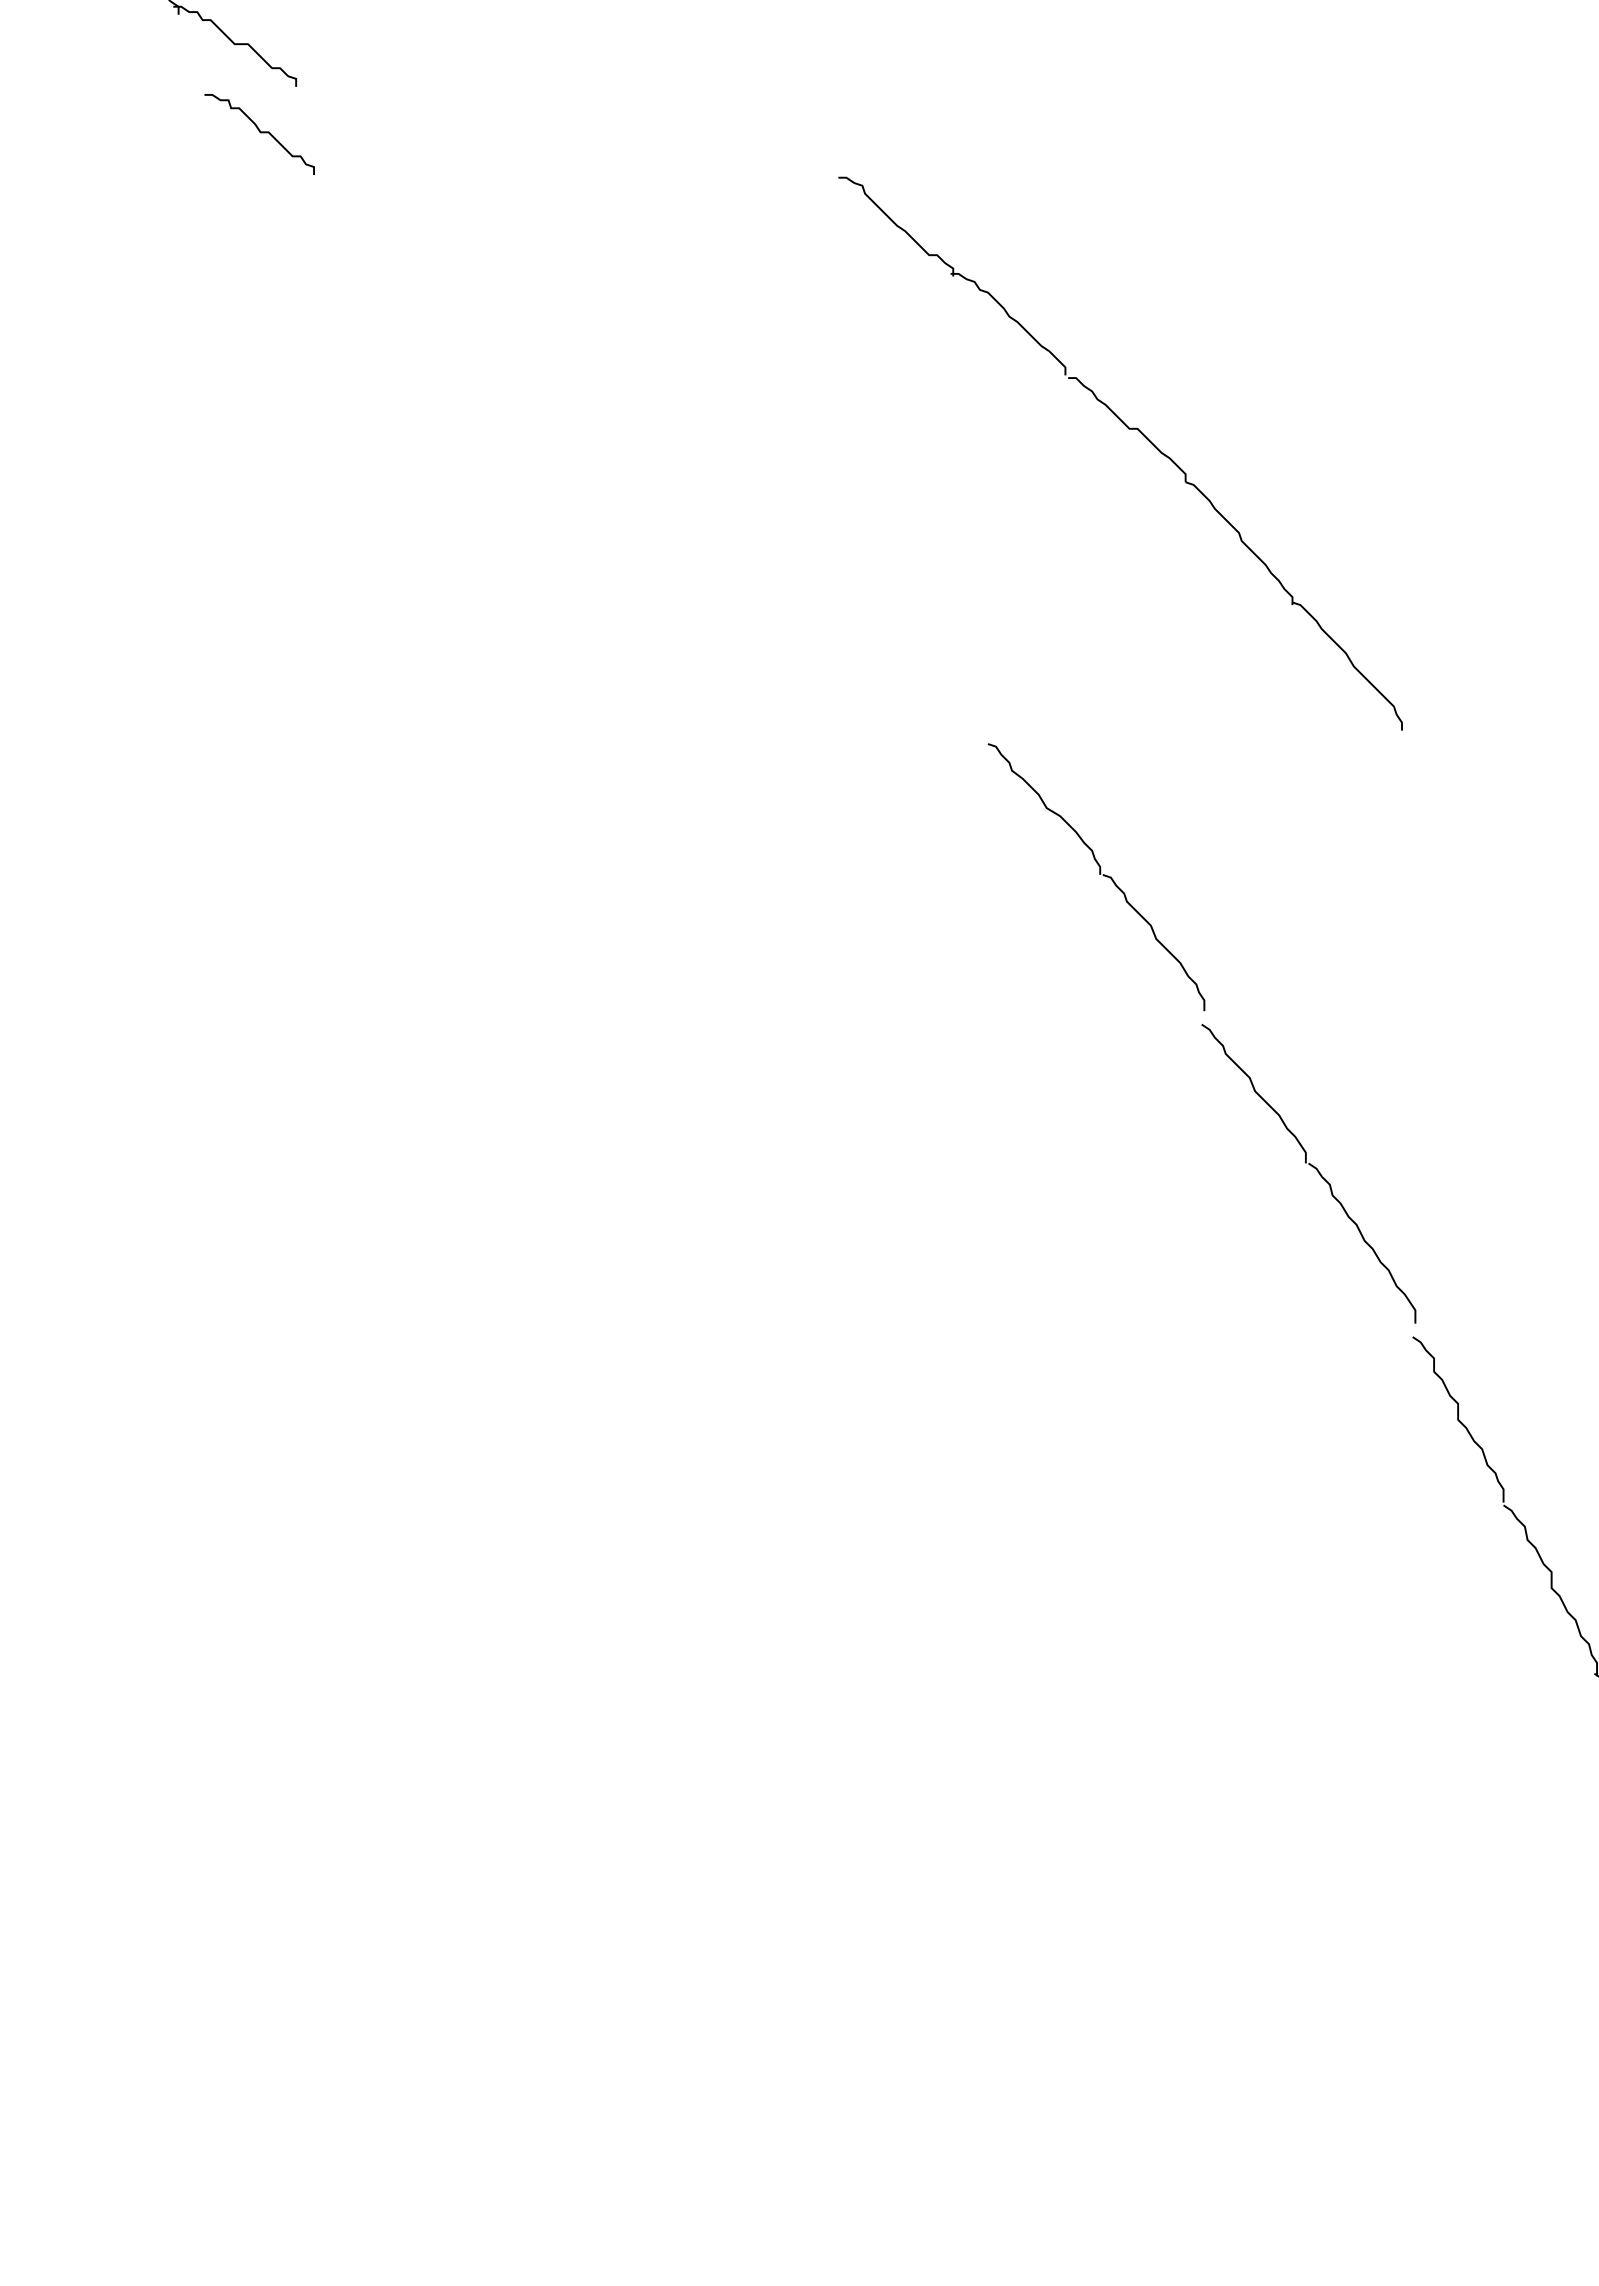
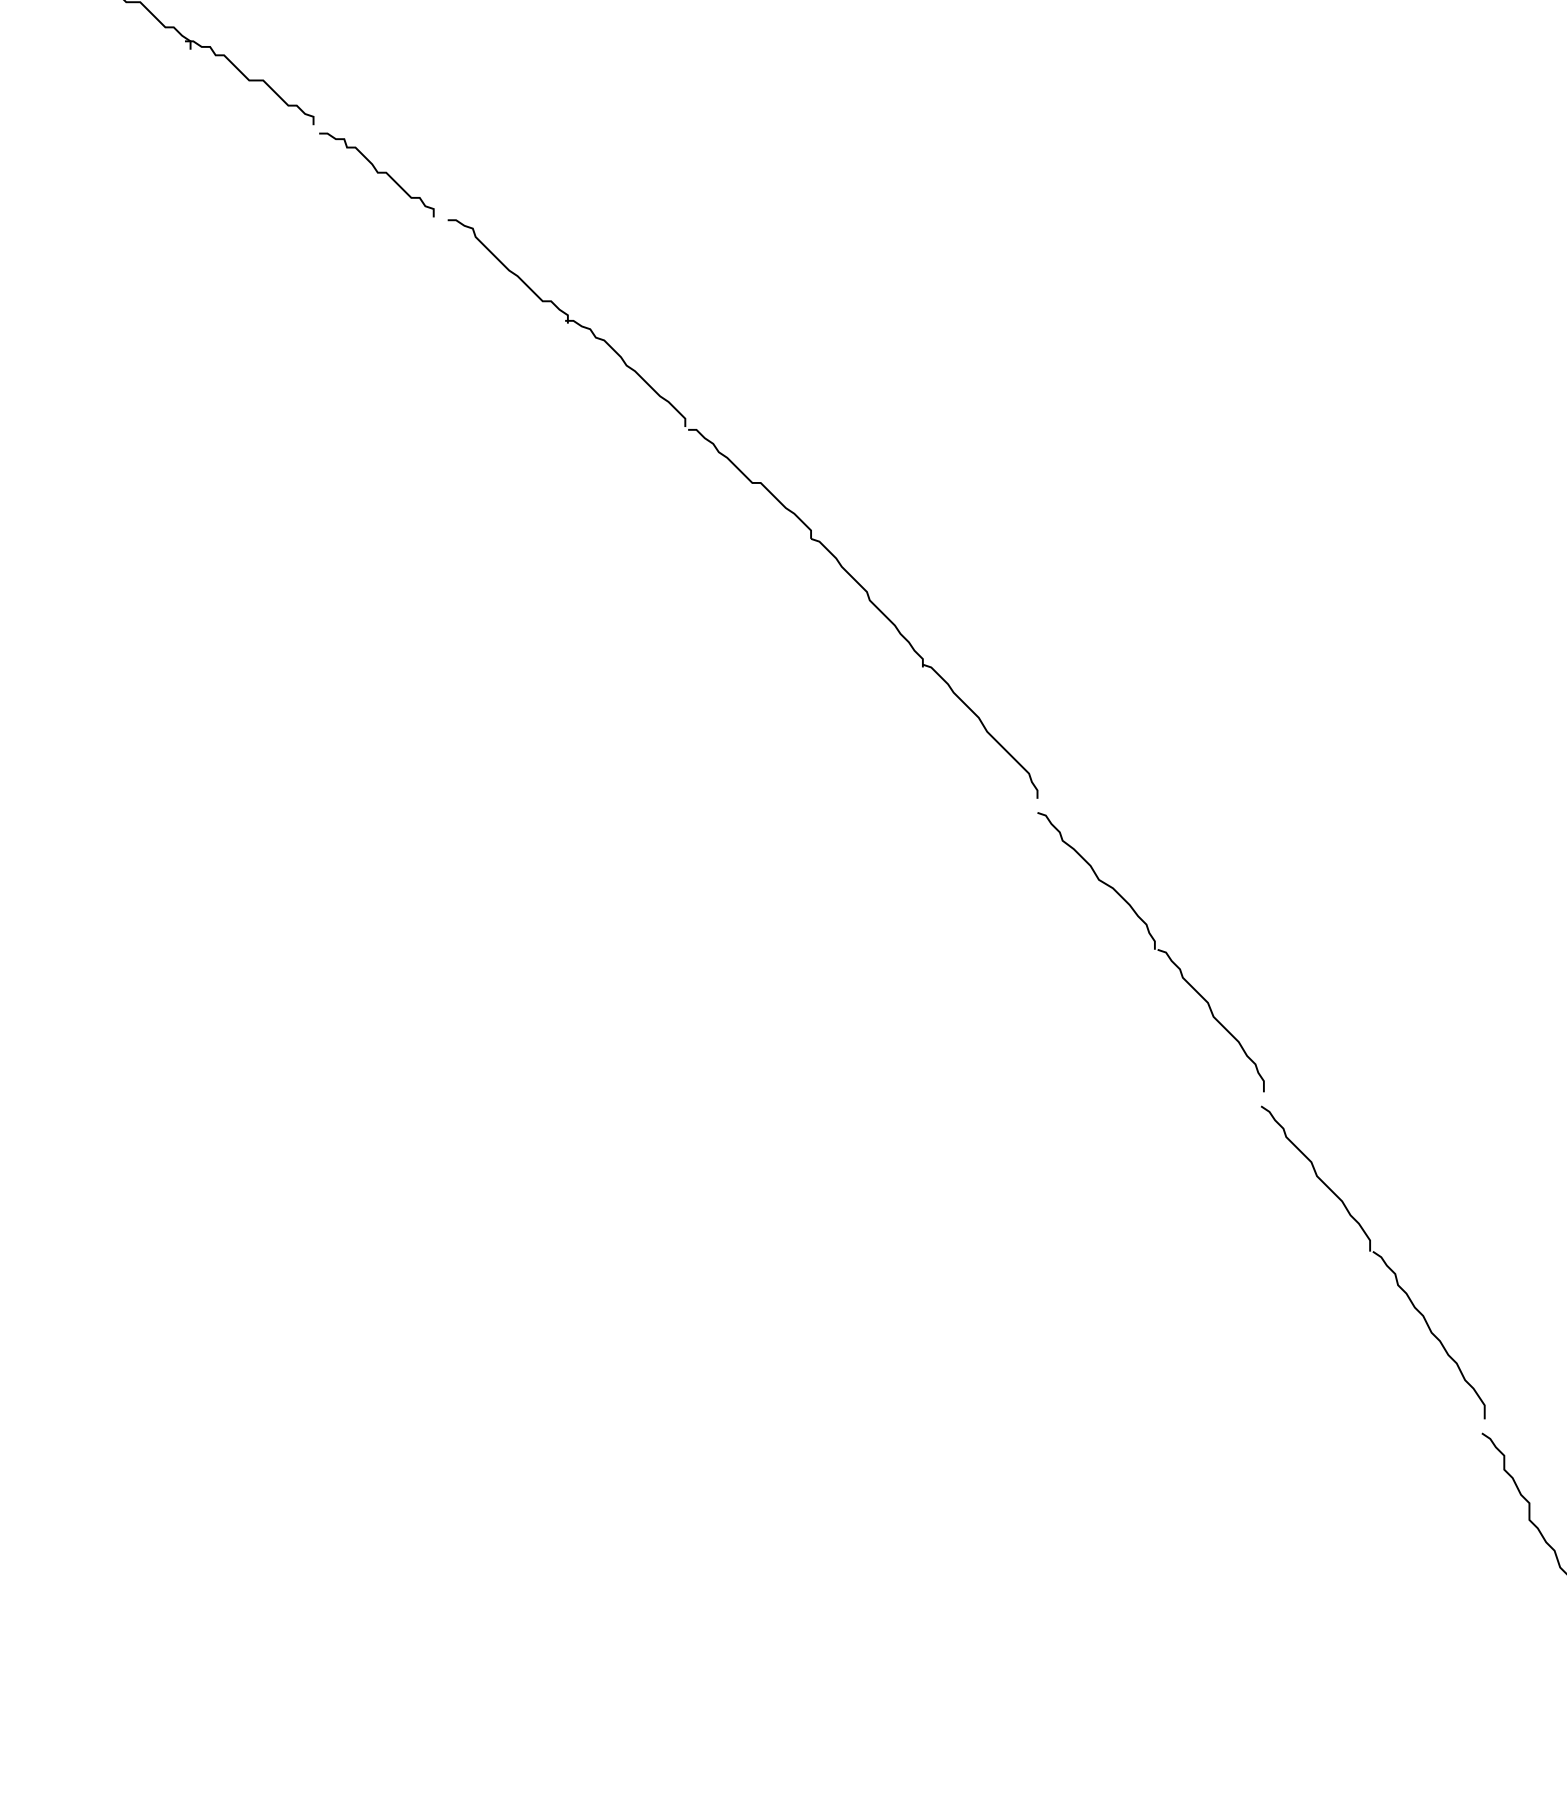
curve: (260, 133) -> (377, 173), moved
part: (1128, 429) -> (751, 483), moved

